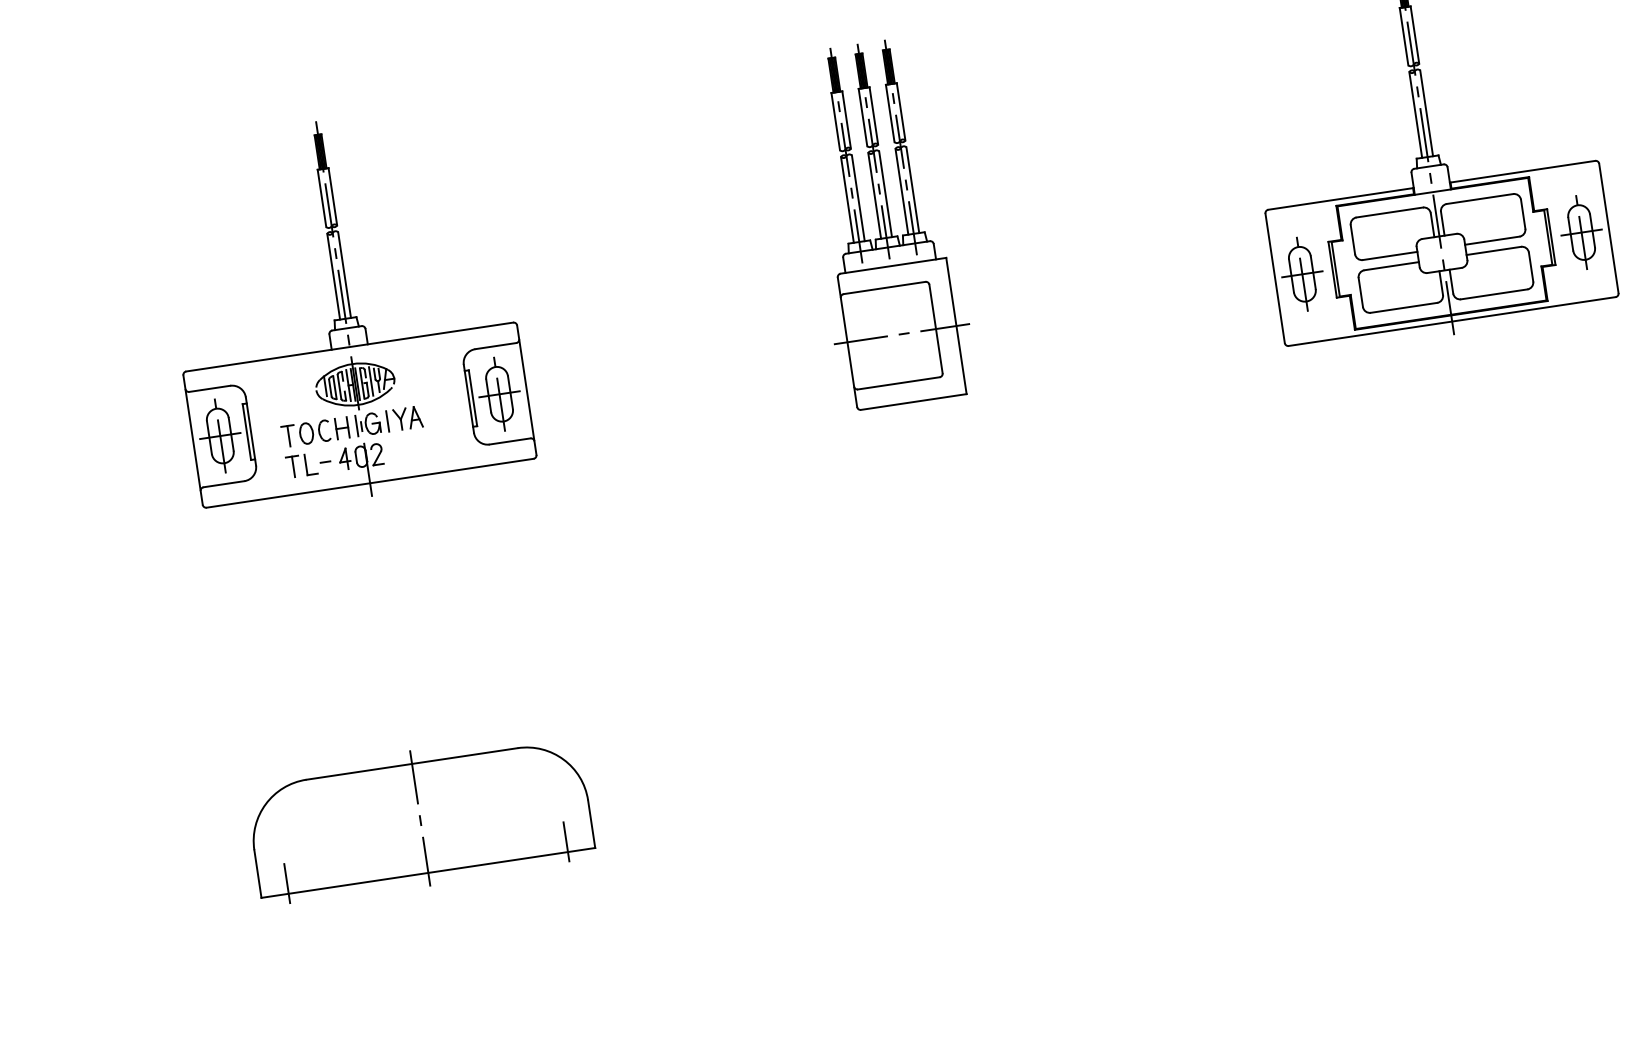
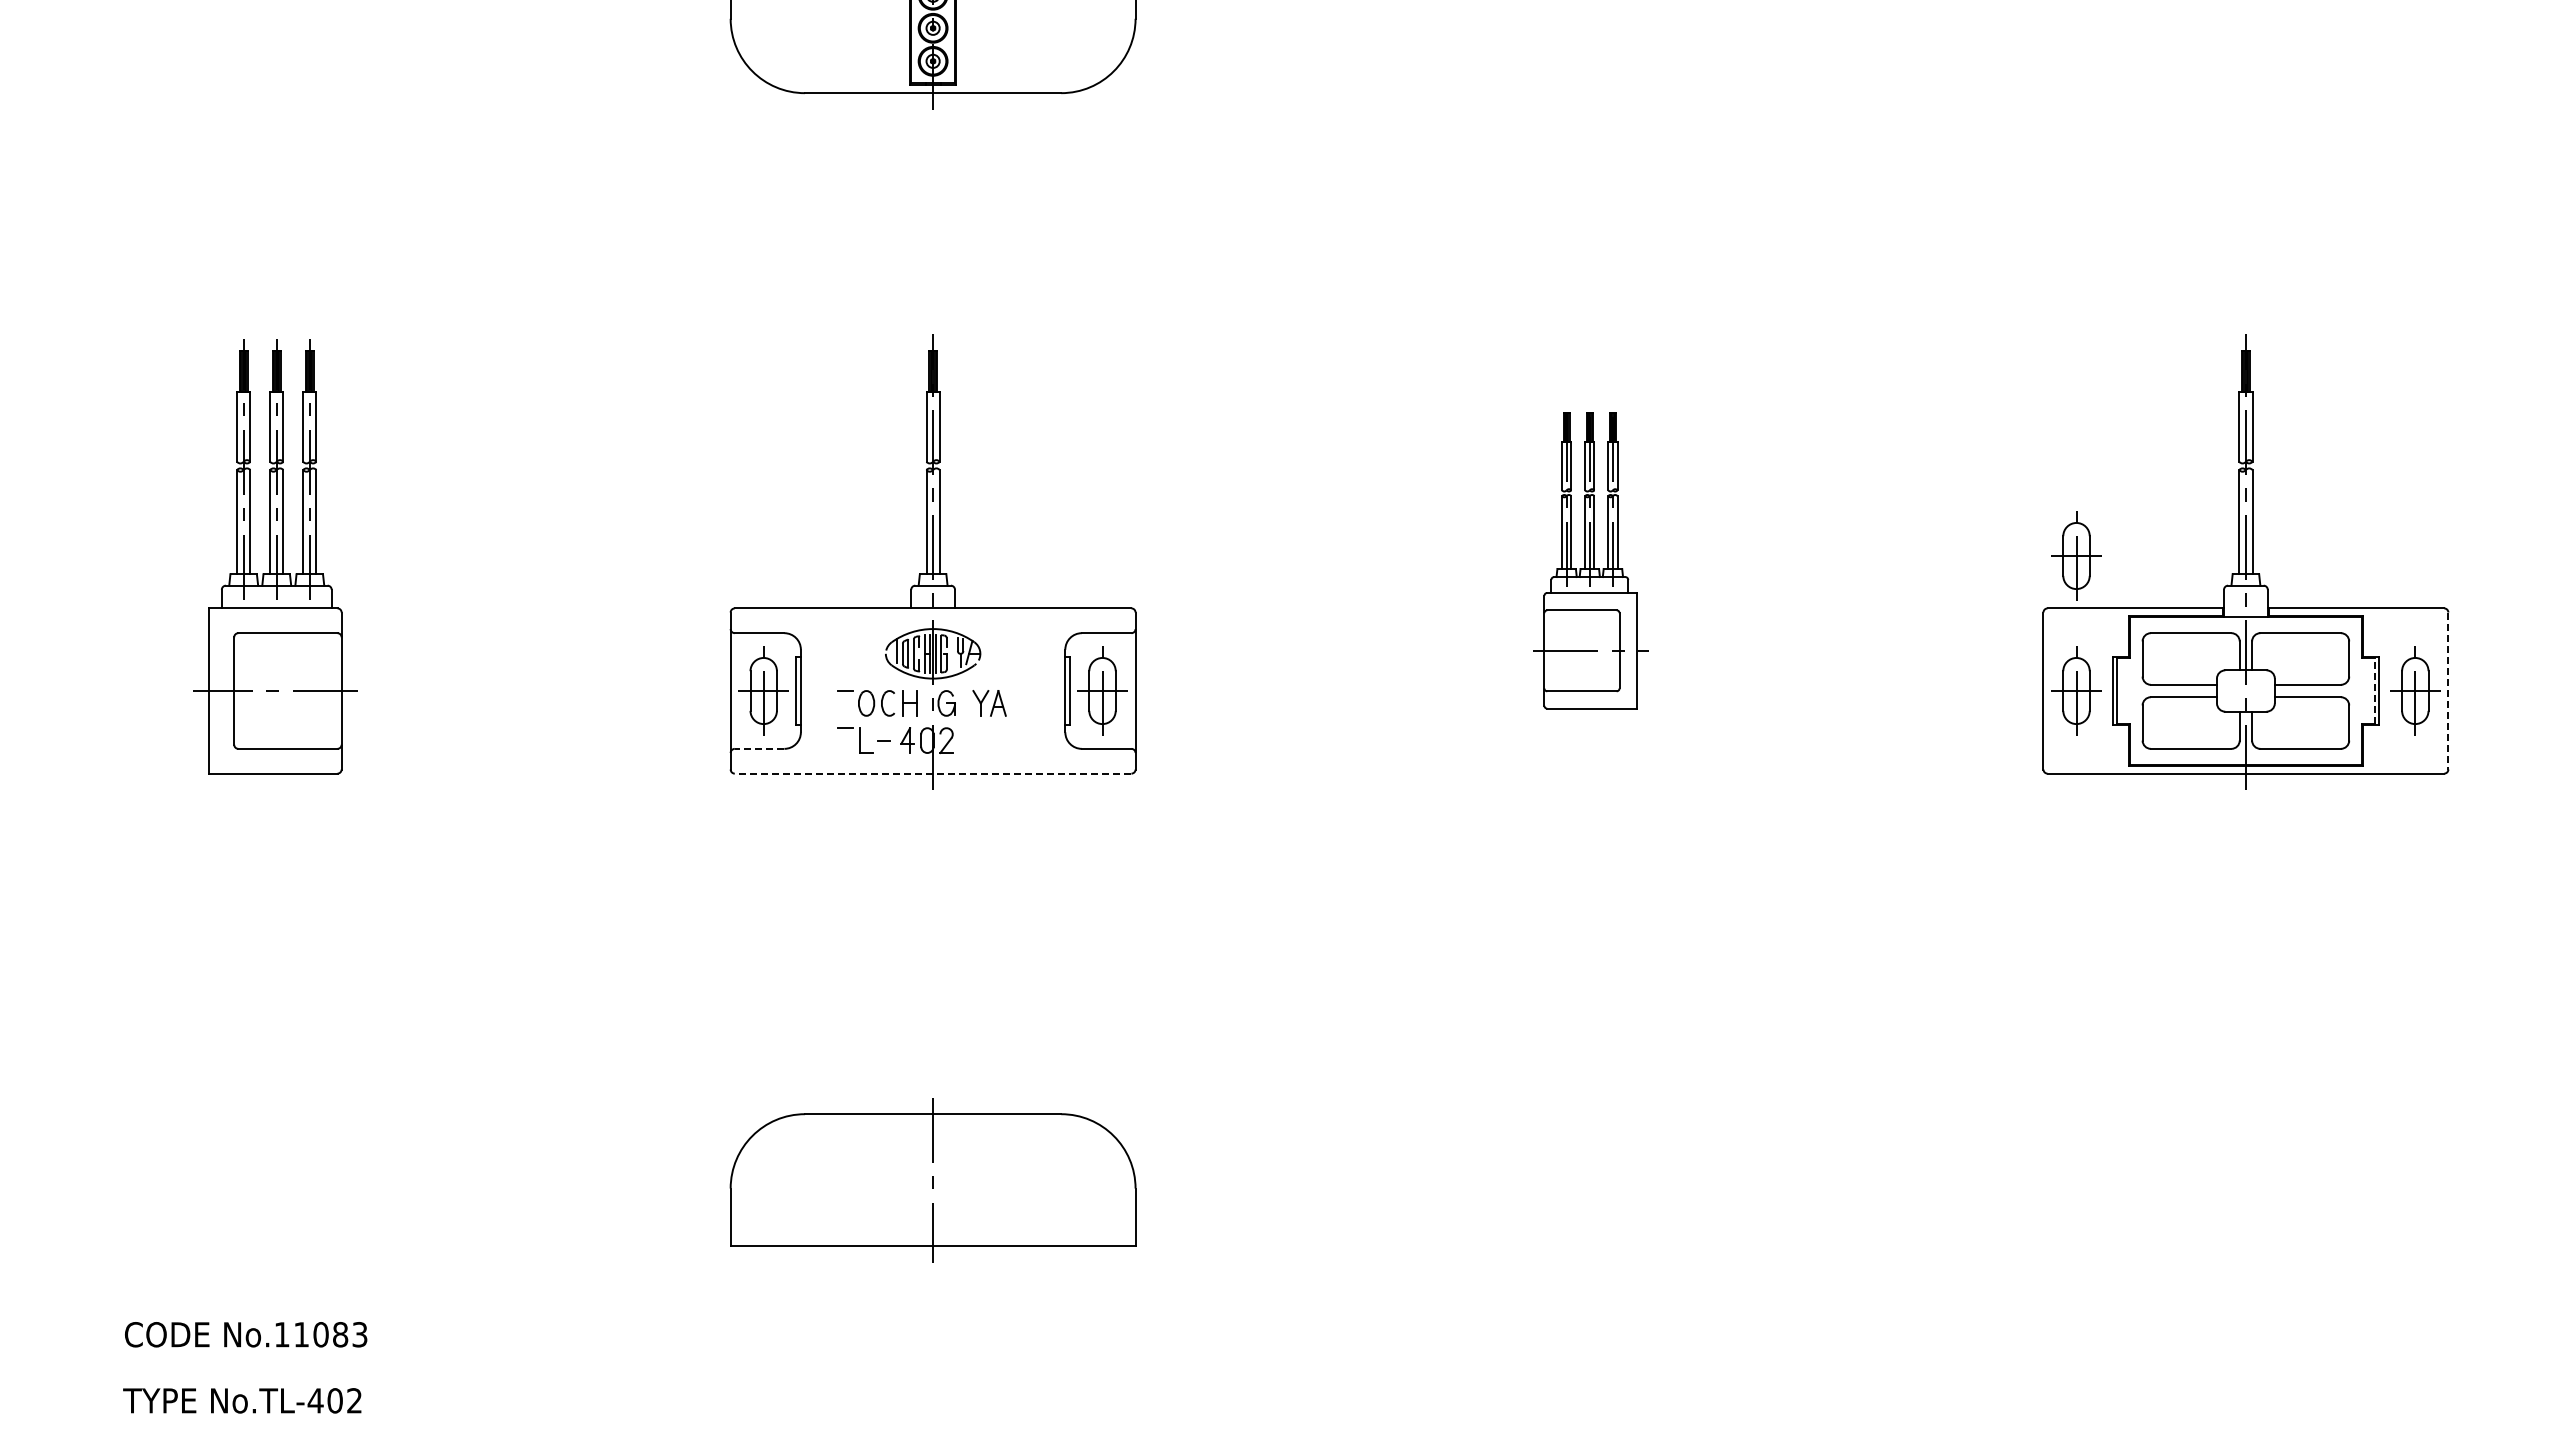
part: (1285, 162) -> (2076, 555), added
part: (885, 223) -> (1590, 556), size x0.7
line: (1609, 228) -> (2448, 691), solid -> dashed
line: (1547, 237) -> (2374, 690), solid -> dashed
line: (371, 381) -> (952, 652), removed
line: (387, 421) -> (964, 703), removed
line: (356, 426) -> (927, 703), removed
line: (289, 436) -> (845, 703), removed
line: (293, 466) -> (845, 740), removed
line: (223, 483) -> (759, 748), solid -> dashed
line: (369, 483) -> (932, 773), solid -> dashed
line: (566, 841) -> (1102, 1233), removed
line: (286, 883) -> (763, 1233), removed

